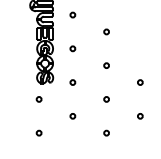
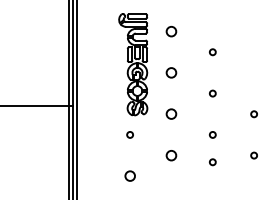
circle: (72, 15) -> (171, 31), size x1.6
circle: (72, 48) -> (171, 72), size x1.6
circle: (72, 82) -> (171, 114), size x1.6
circle: (72, 116) -> (171, 155), size x1.6
circle: (38, 133) -> (129, 176), size x1.6
circle: (106, 133) -> (212, 162), moved

